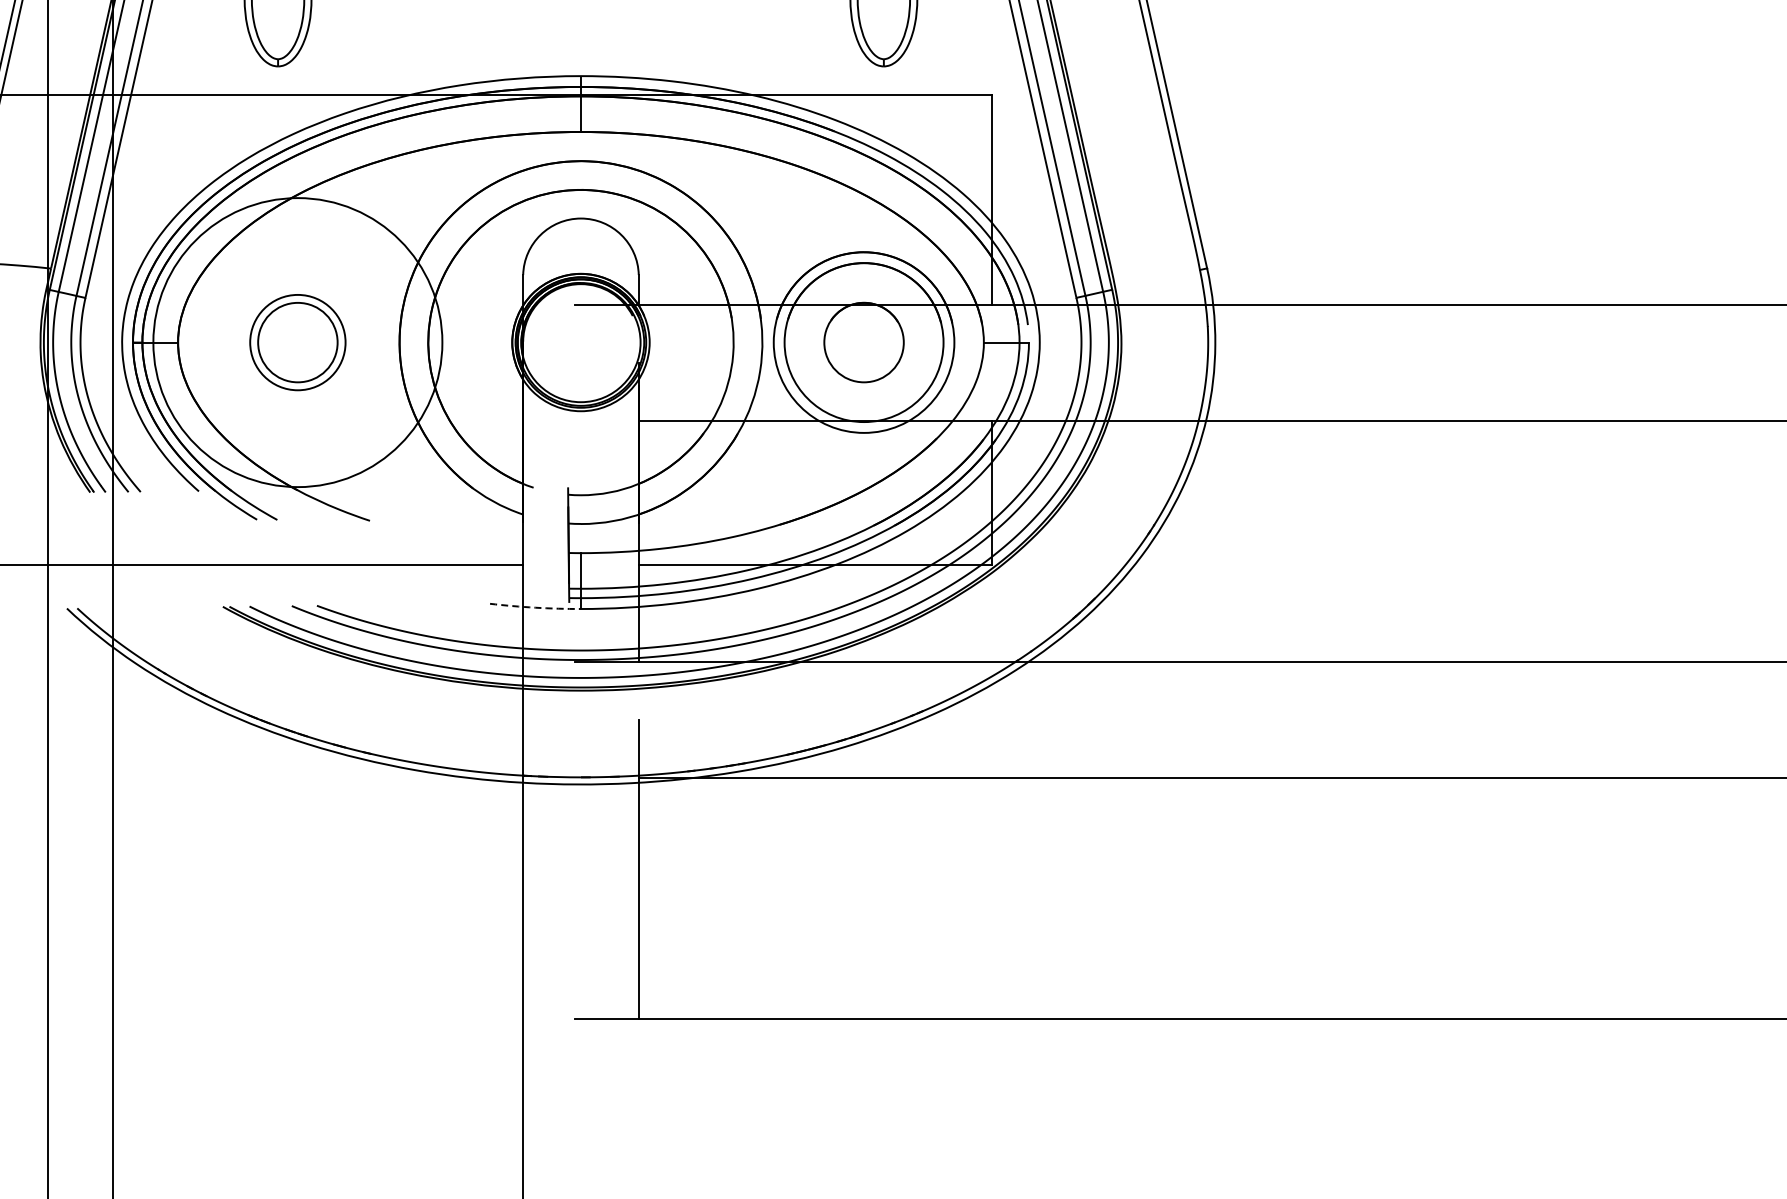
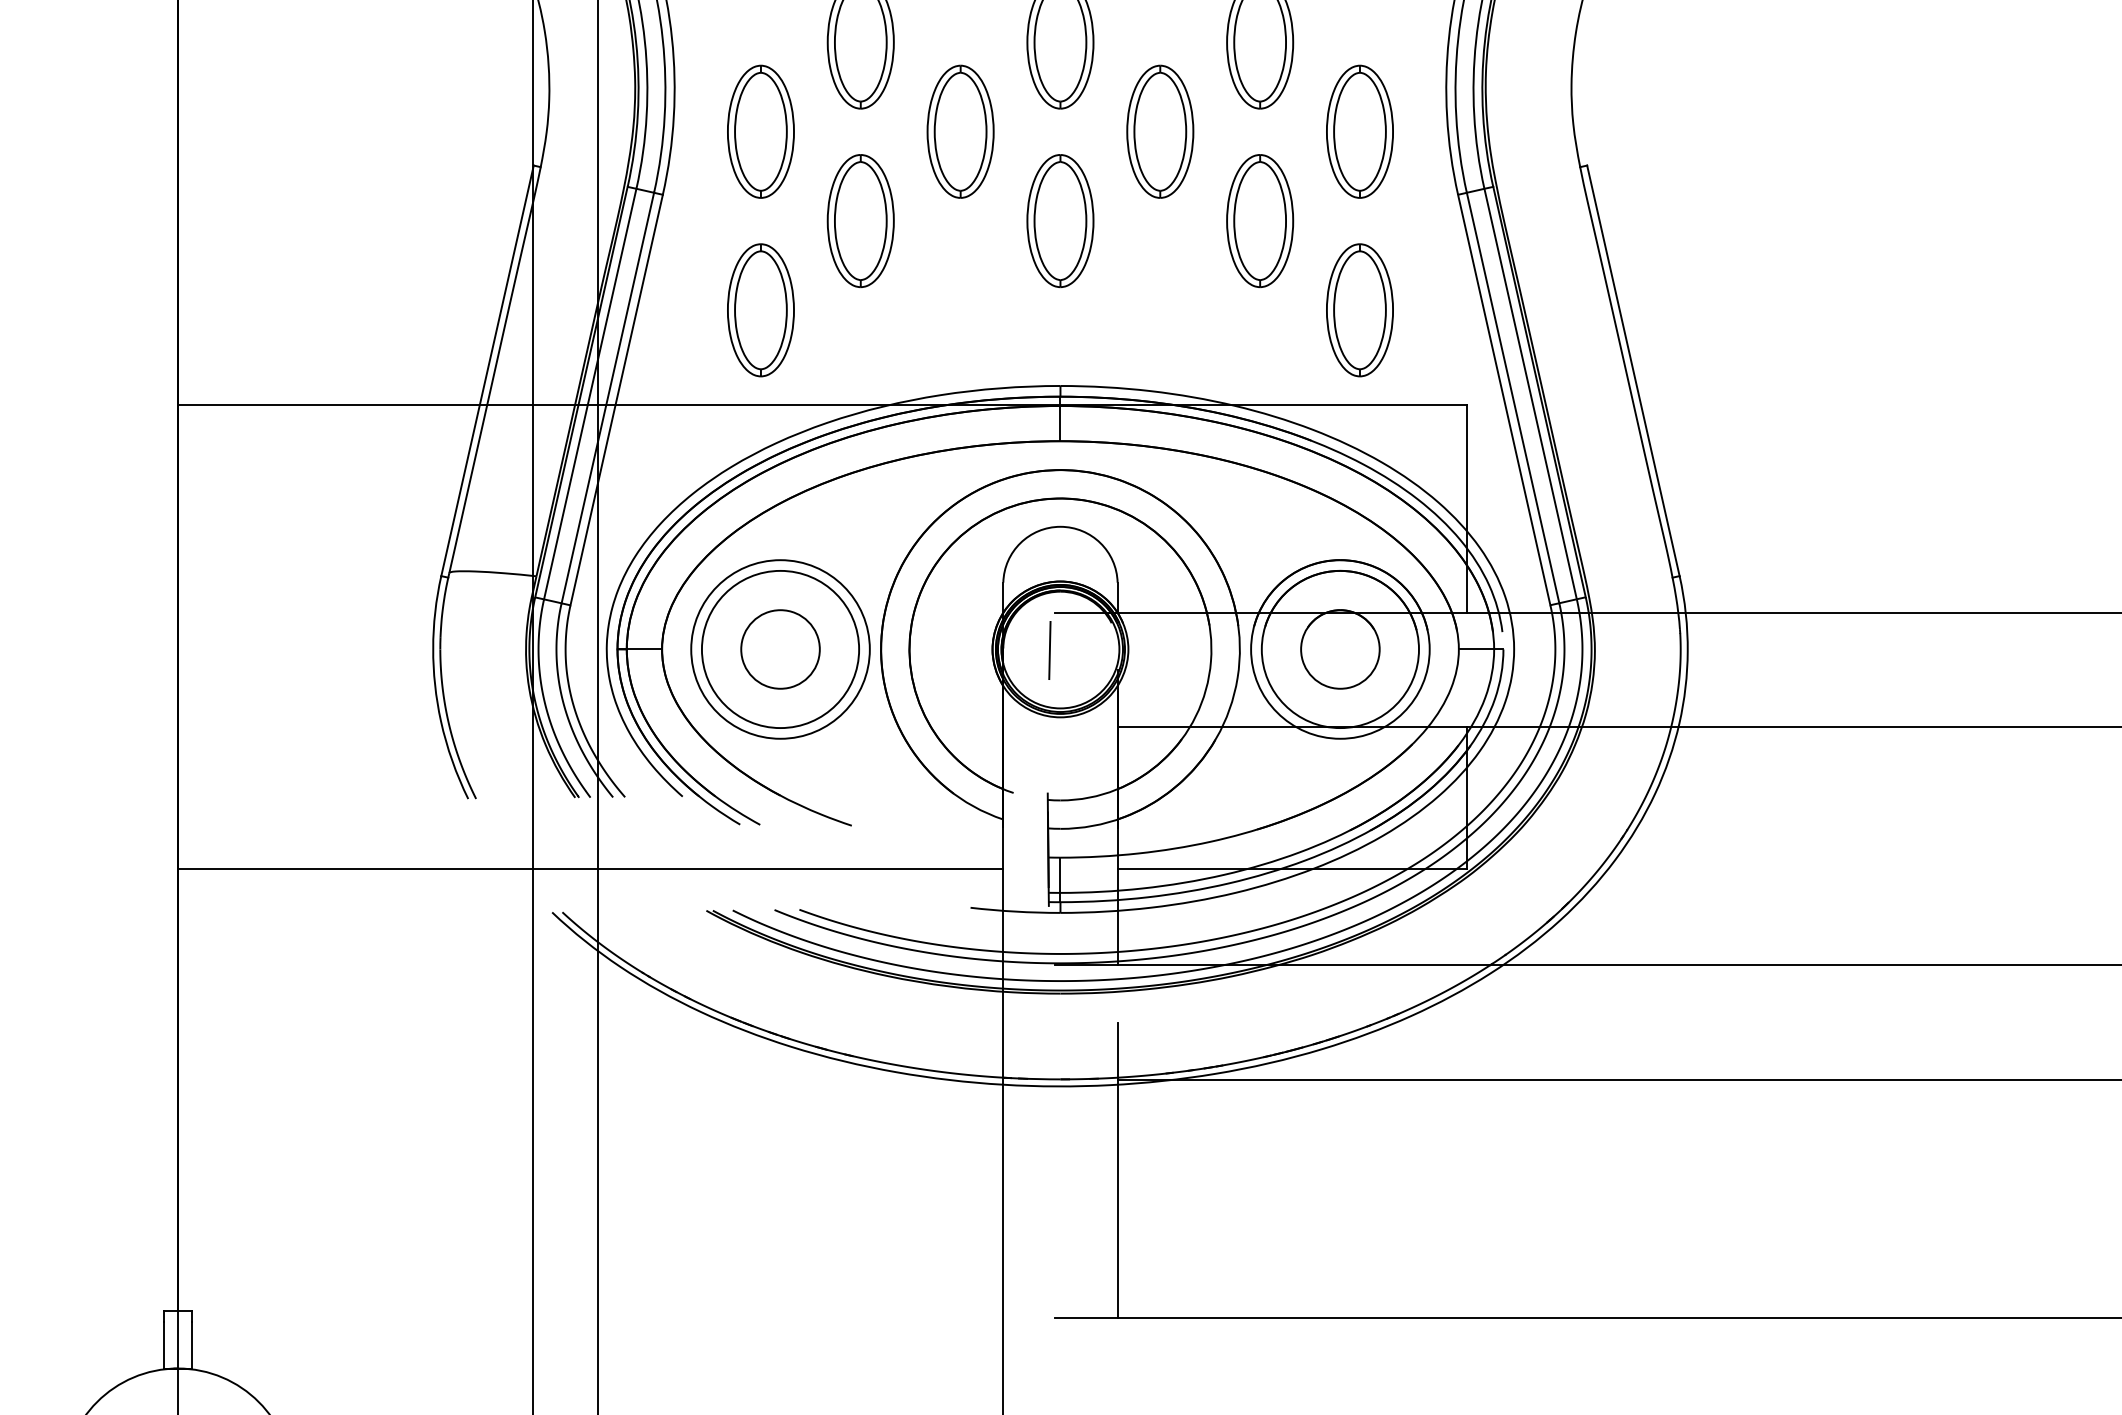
circle: (297, 342) -> (780, 649), size x0.62
circle: (297, 342) -> (780, 649), size x1.67
line: (569, 343) -> (1049, 650), added
arc: (535, 607) -> (1015, 911), dashed -> solid

